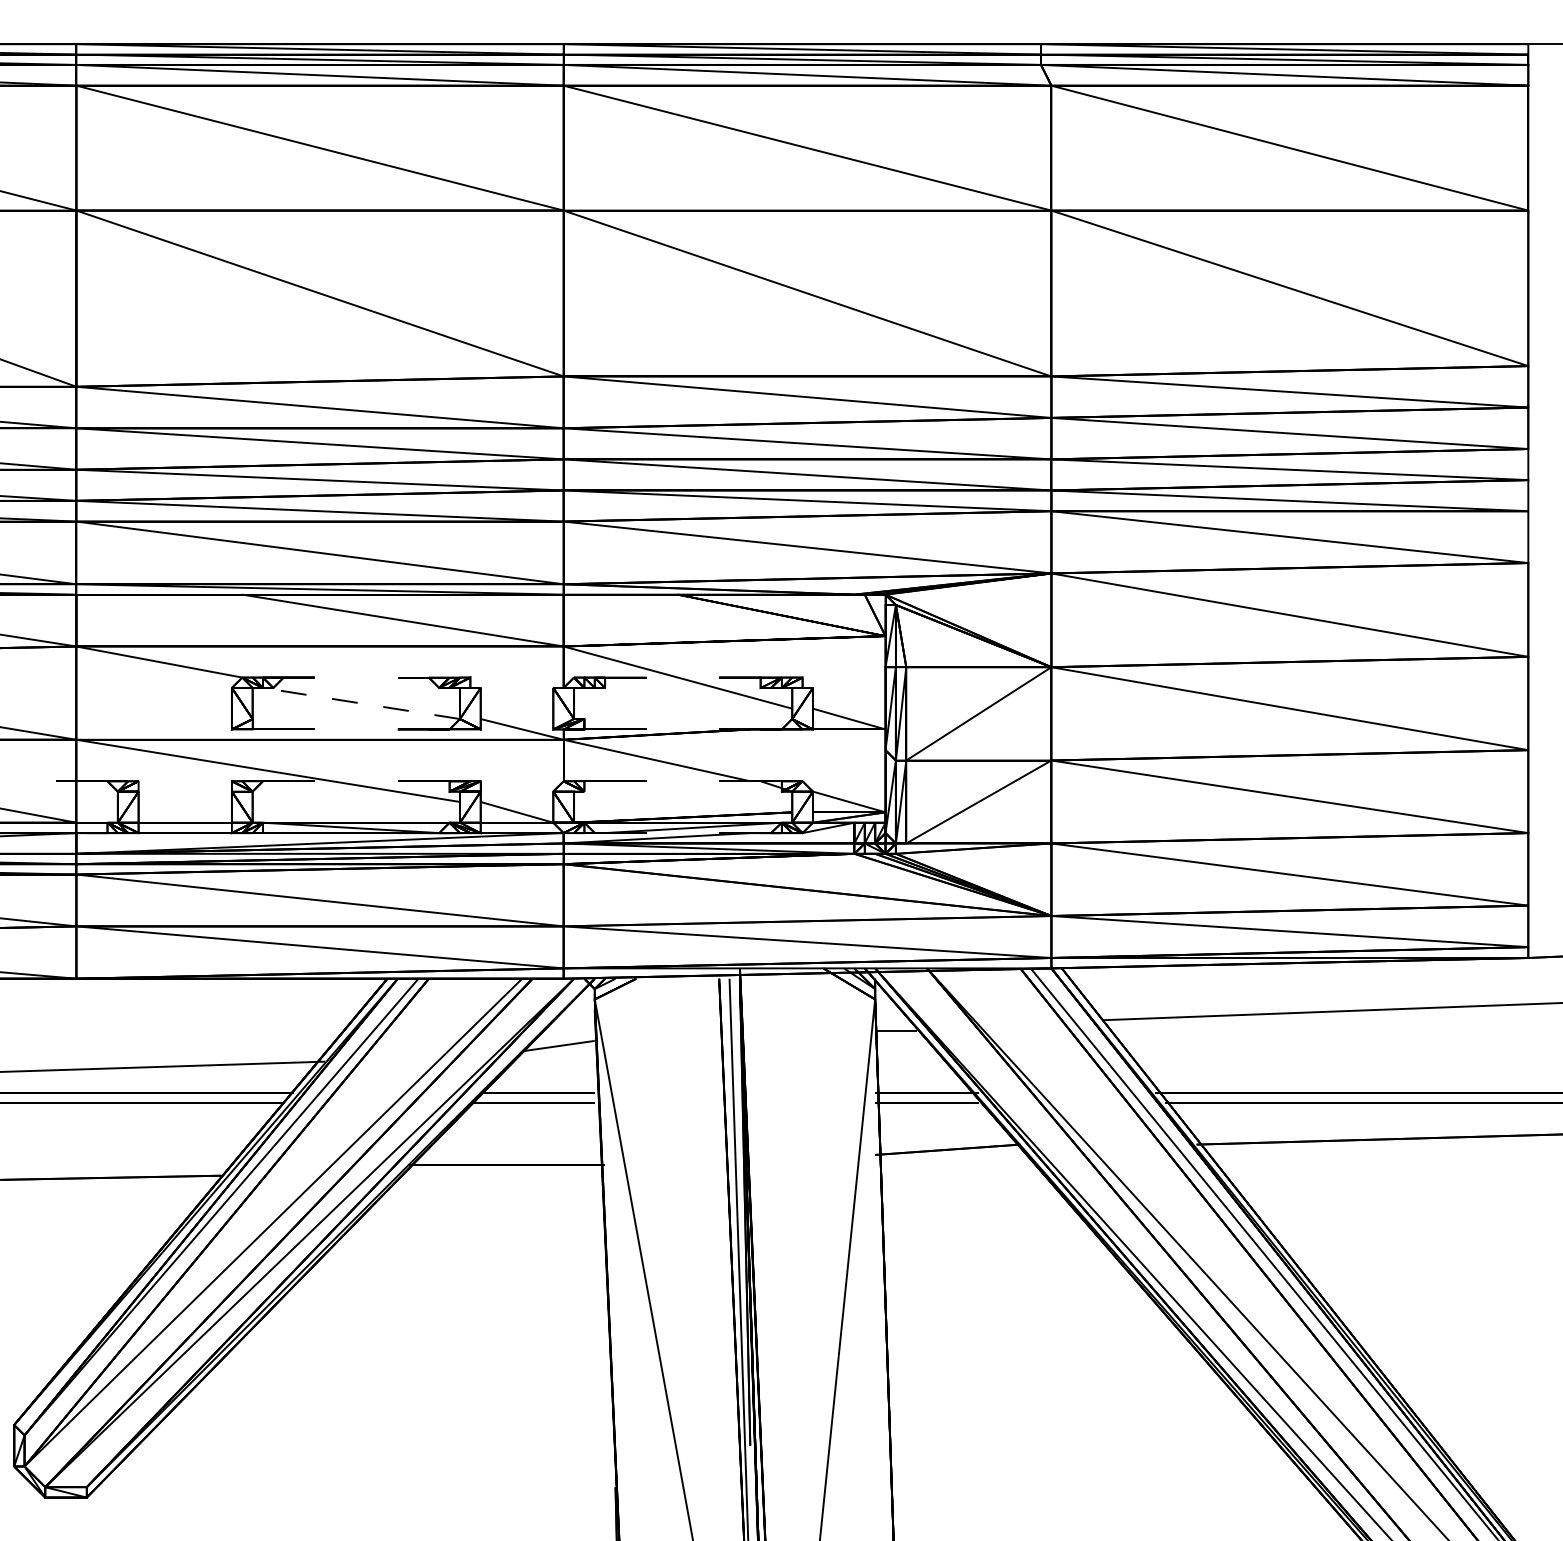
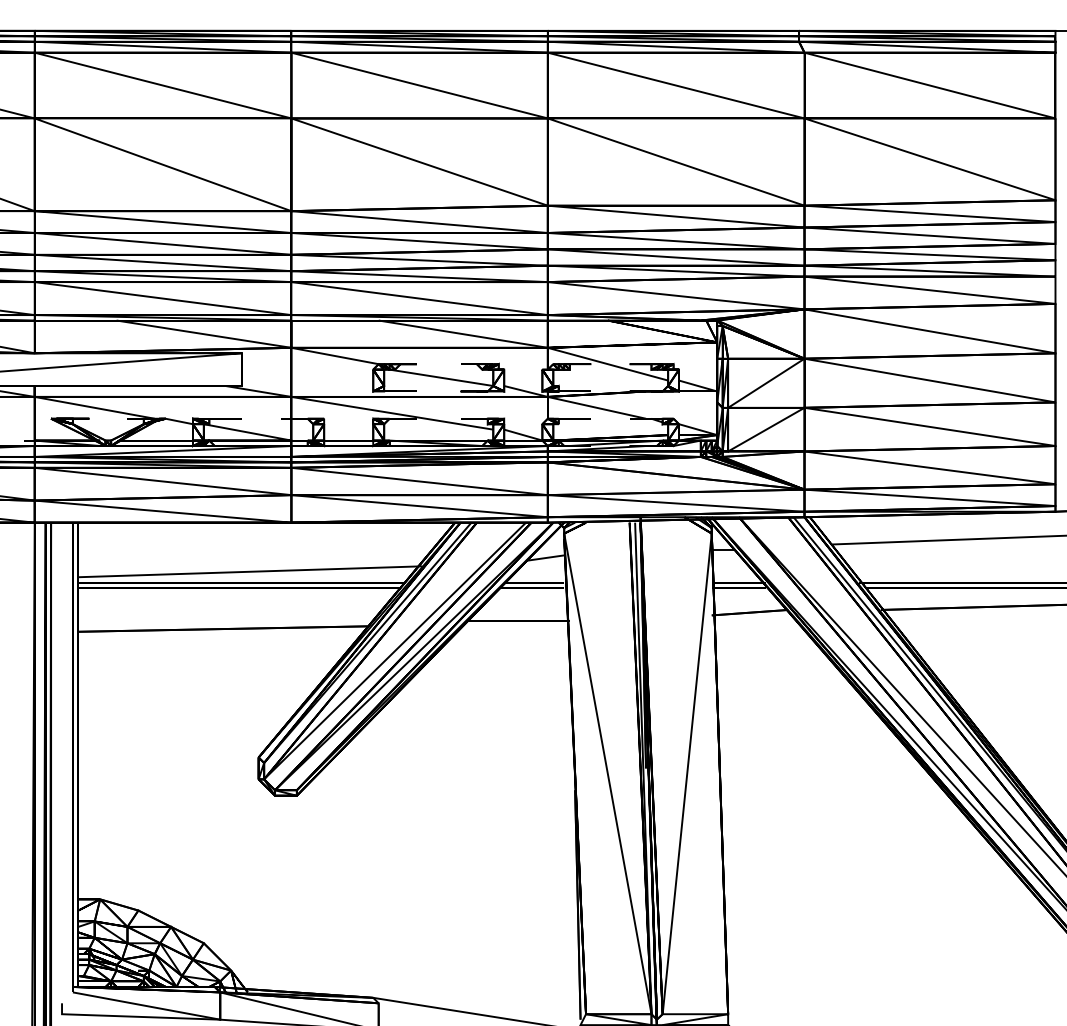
line: (359, 702) -> (440, 377), dashed -> solid

